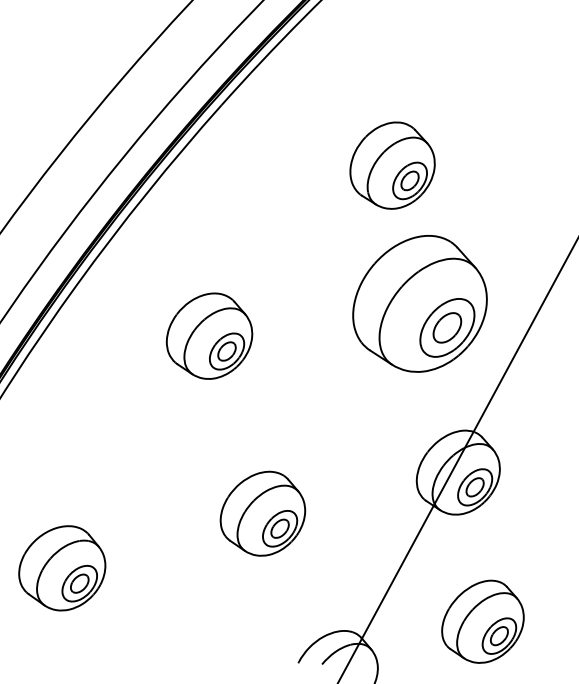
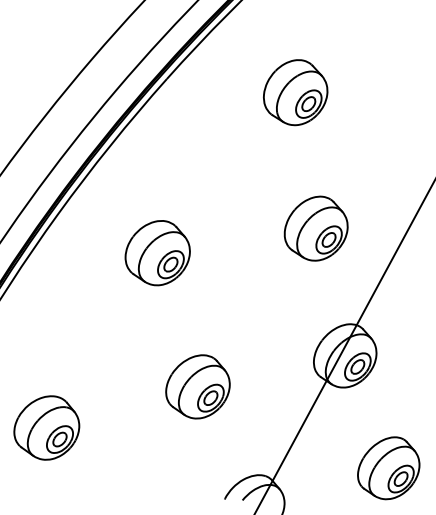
part: (392, 165) -> (295, 92), moved
part: (418, 303) -> (315, 228), size x0.62
part: (482, 622) -> (388, 468), moved

